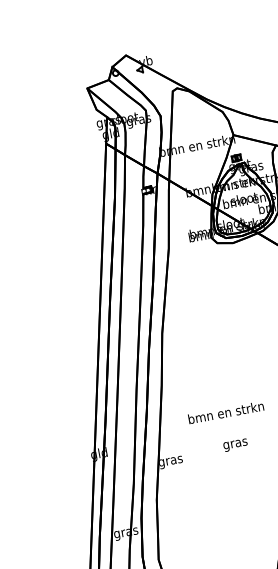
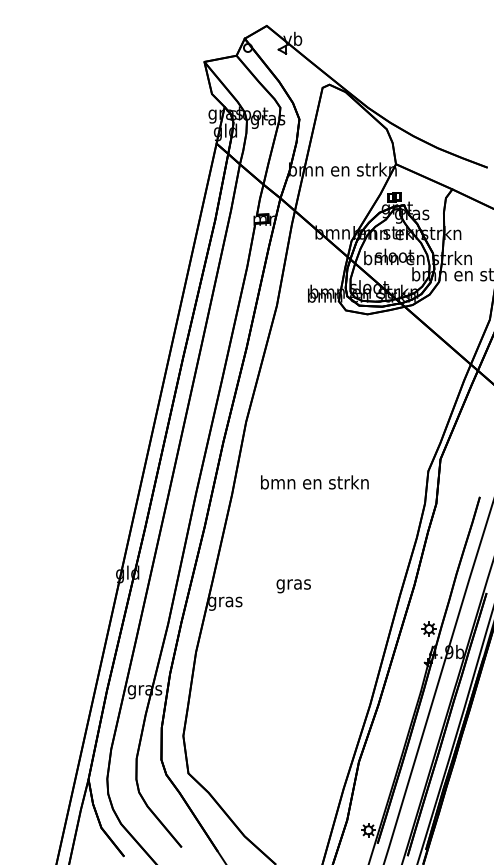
text: (225, 412) -> (314, 482), moved
text: (235, 445) -> (293, 586), moved

